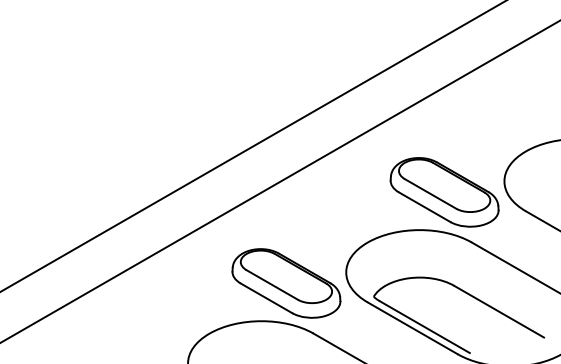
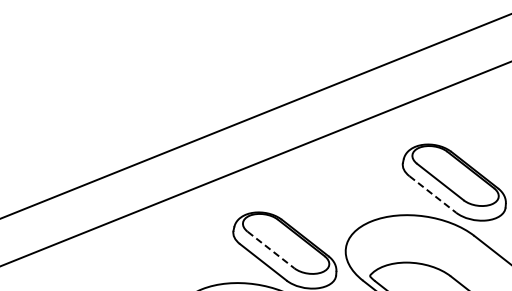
line: (424, 207) -> (432, 194), solid -> dashed
line: (272, 285) -> (271, 250), solid -> dashed

